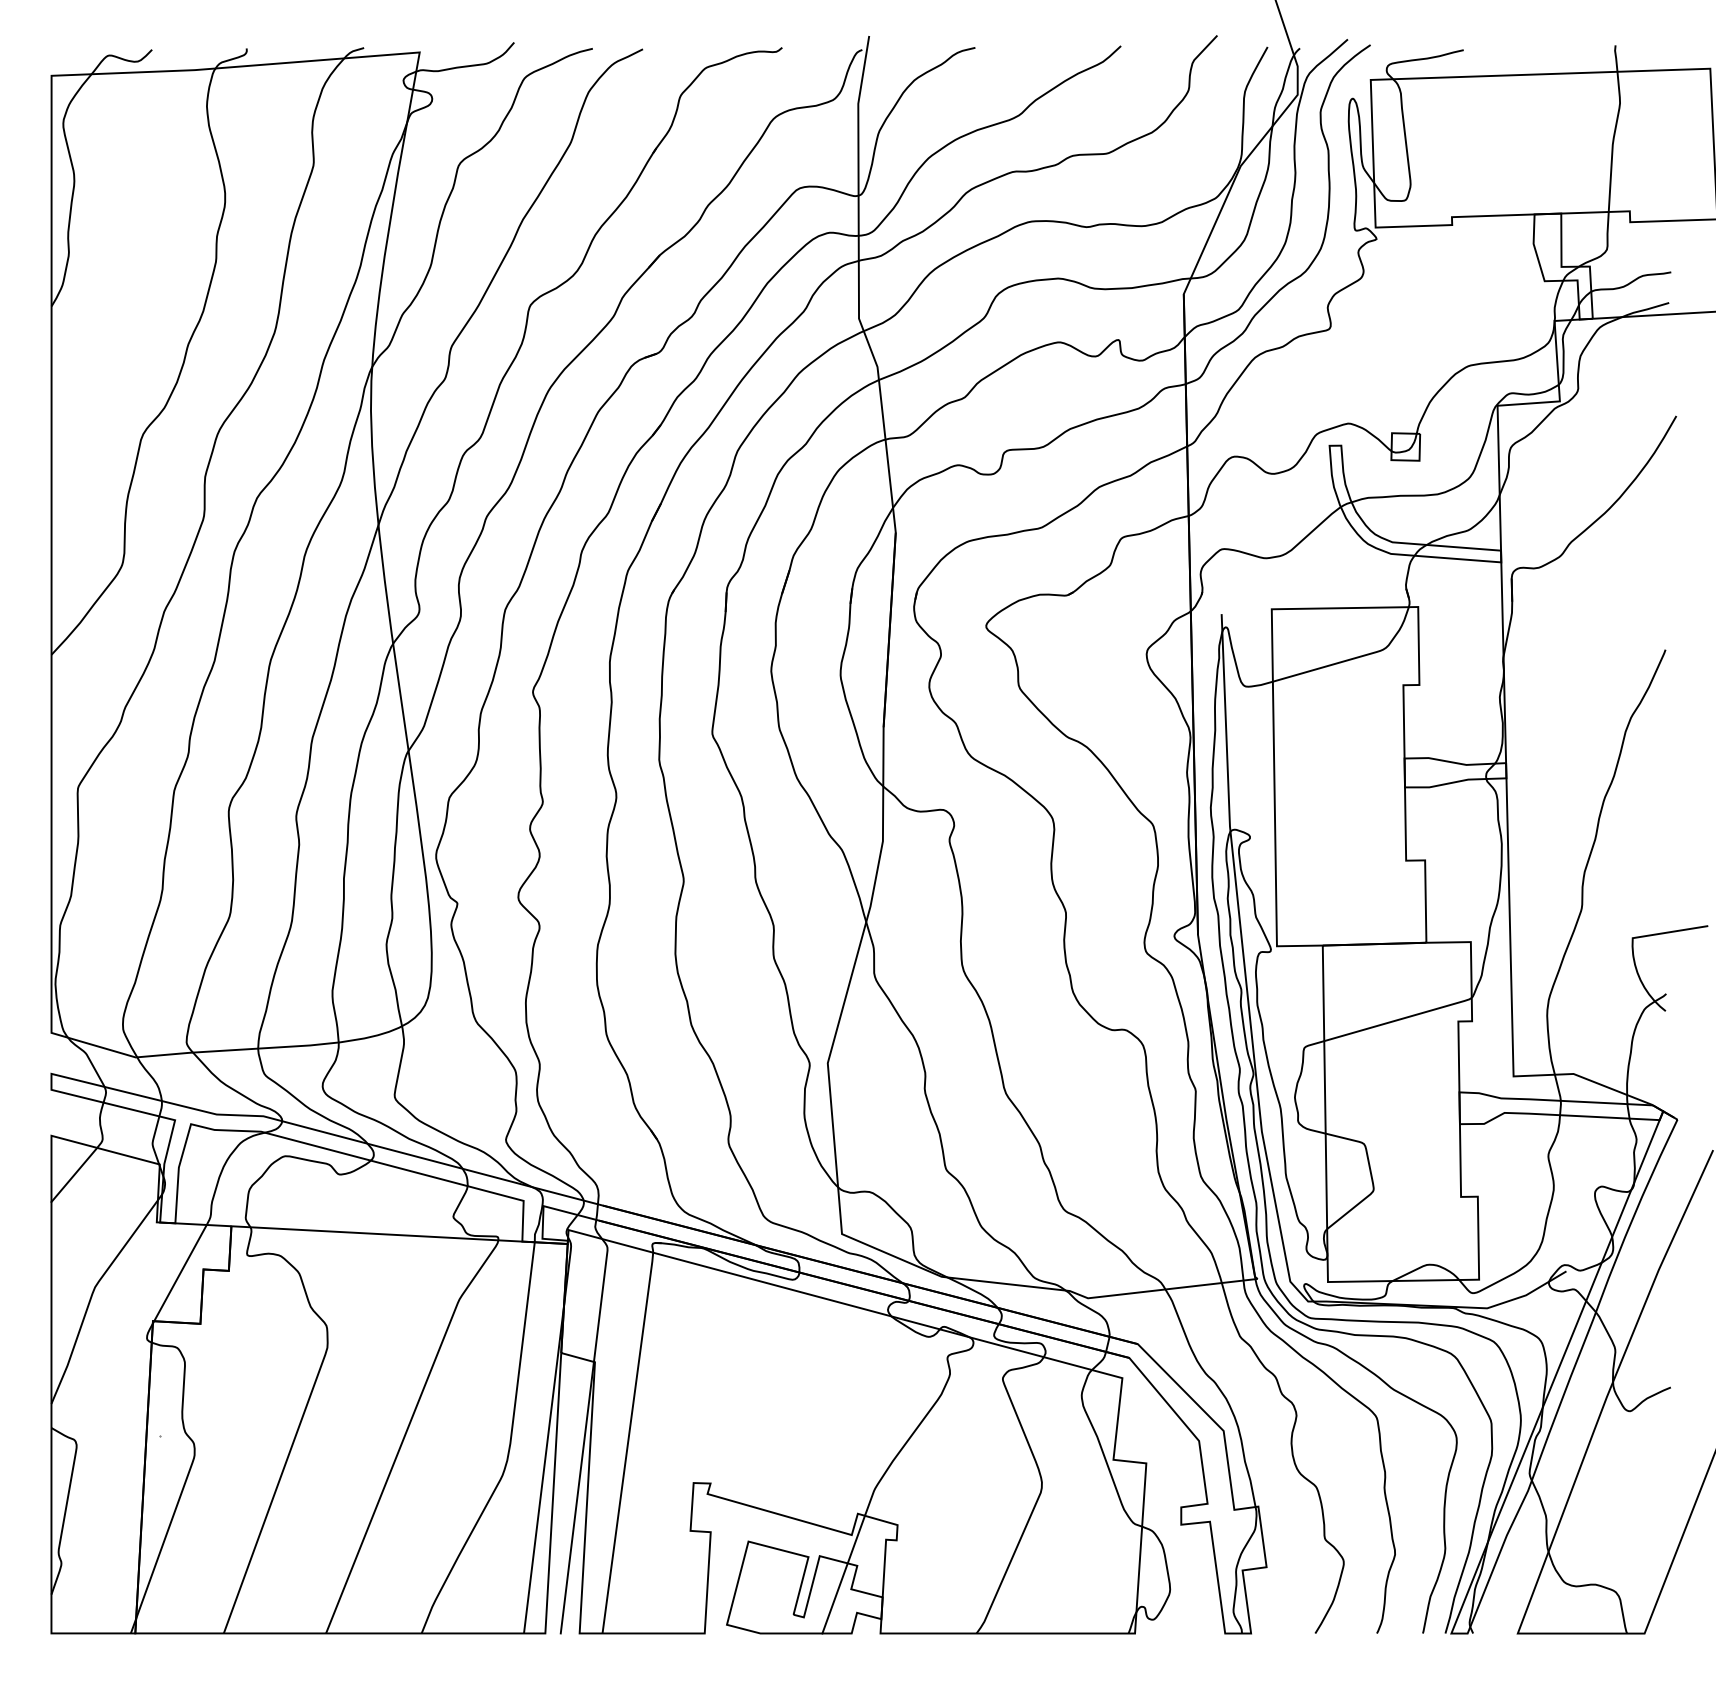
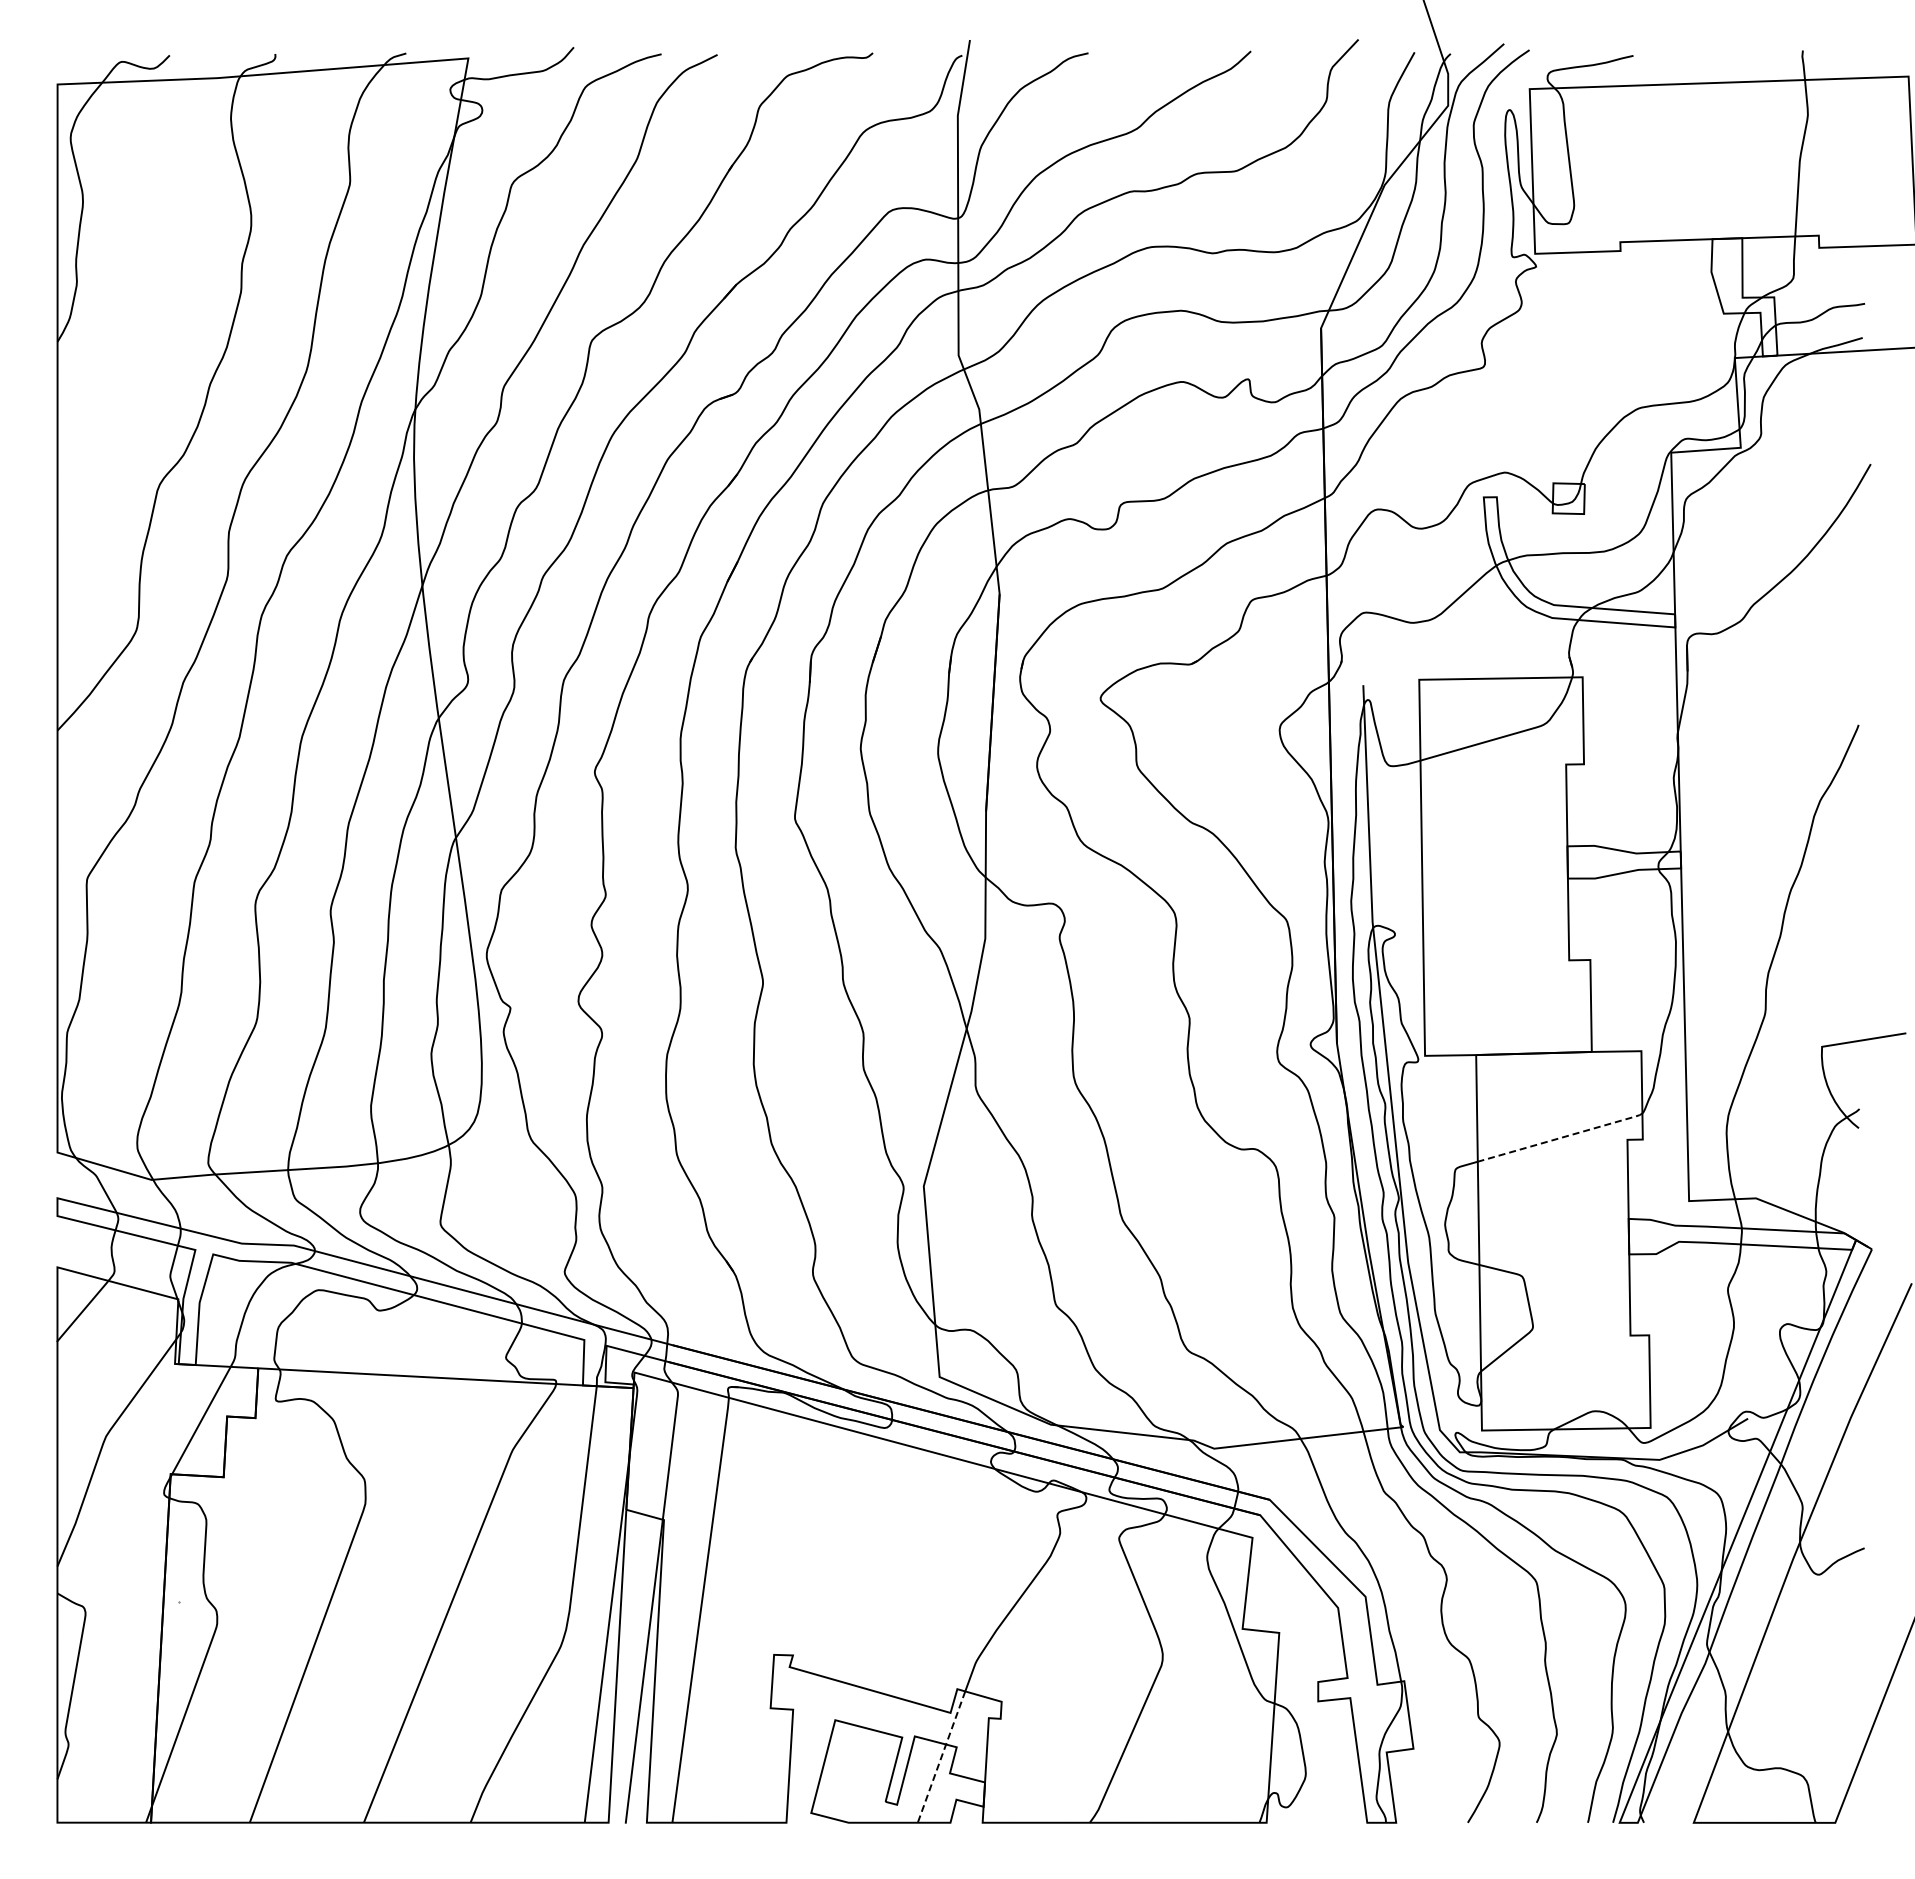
line: (1399, 1019) -> (1561, 1137), solid -> dashed
line: (843, 1575) -> (941, 1757), solid -> dashed

